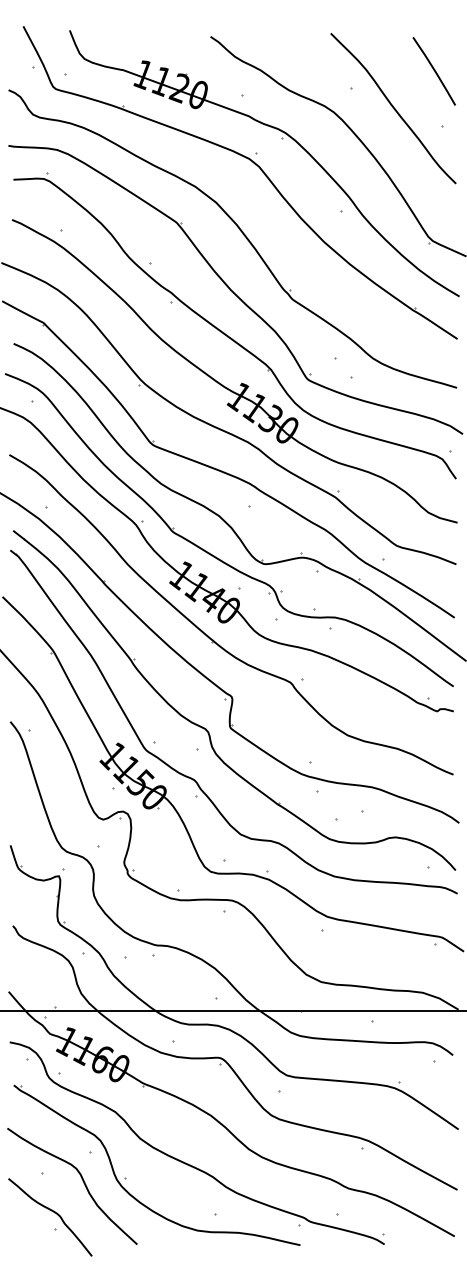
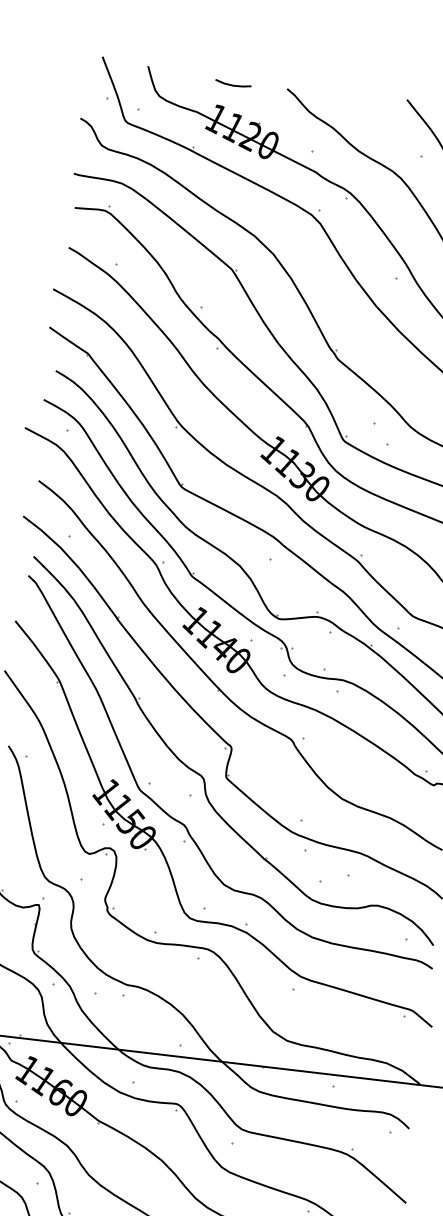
line: (156, 38) -> (233, 84), added

